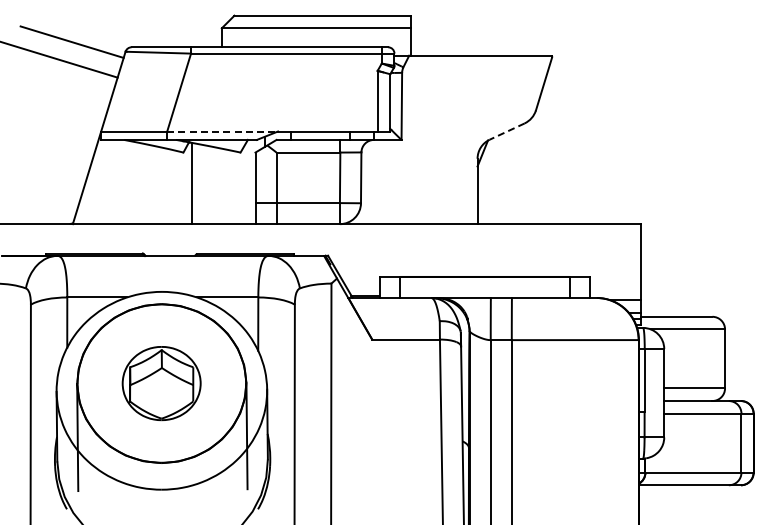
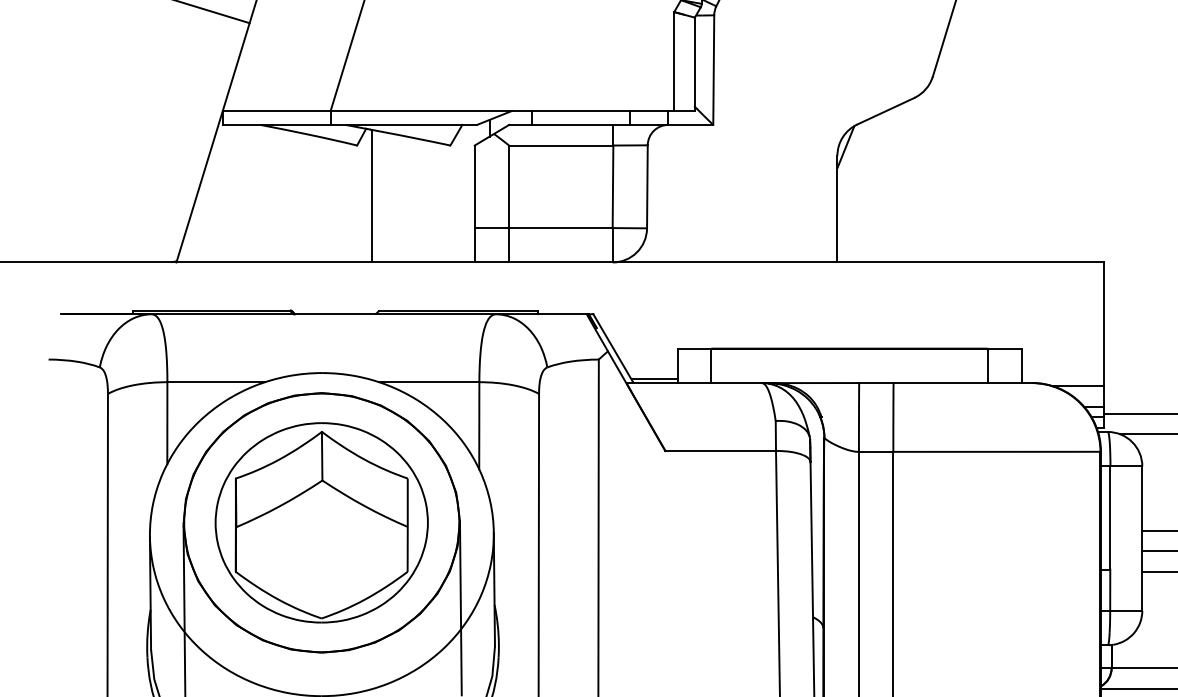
line: (223, 131) -> (422, 111), dashed -> solid
line: (506, 131) -> (884, 111), dashed -> solid
part: (161, 383) -> (321, 522), size x1.67

